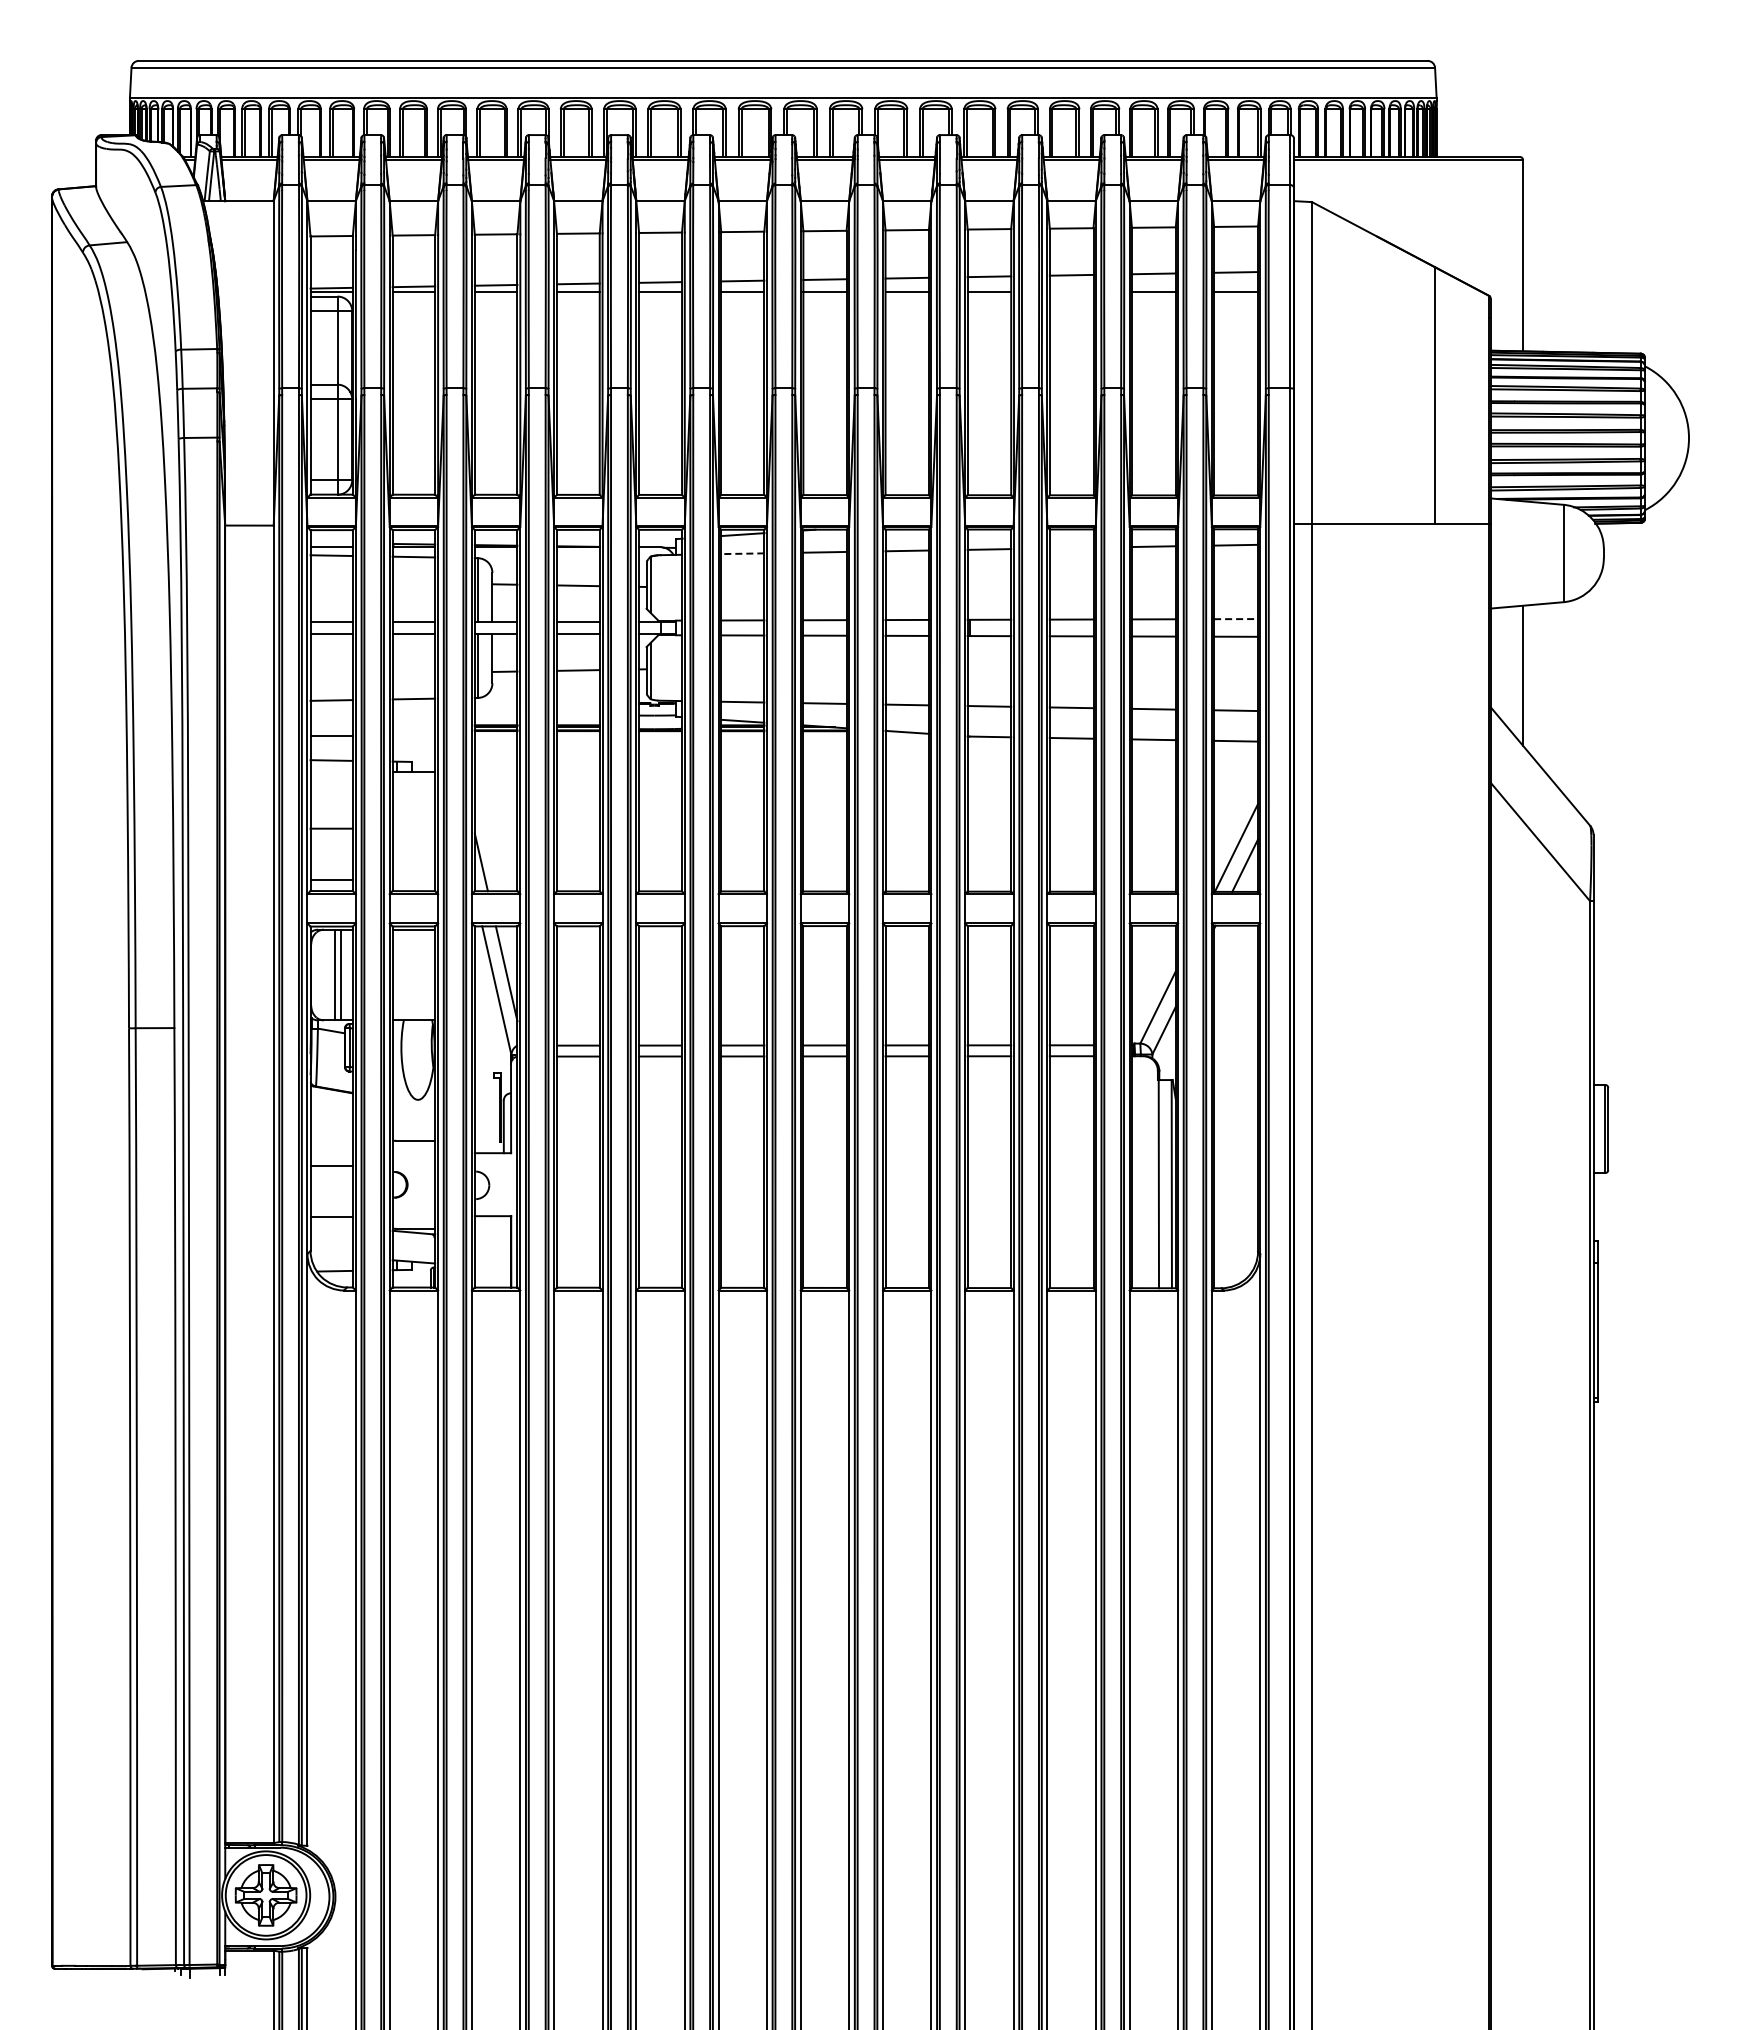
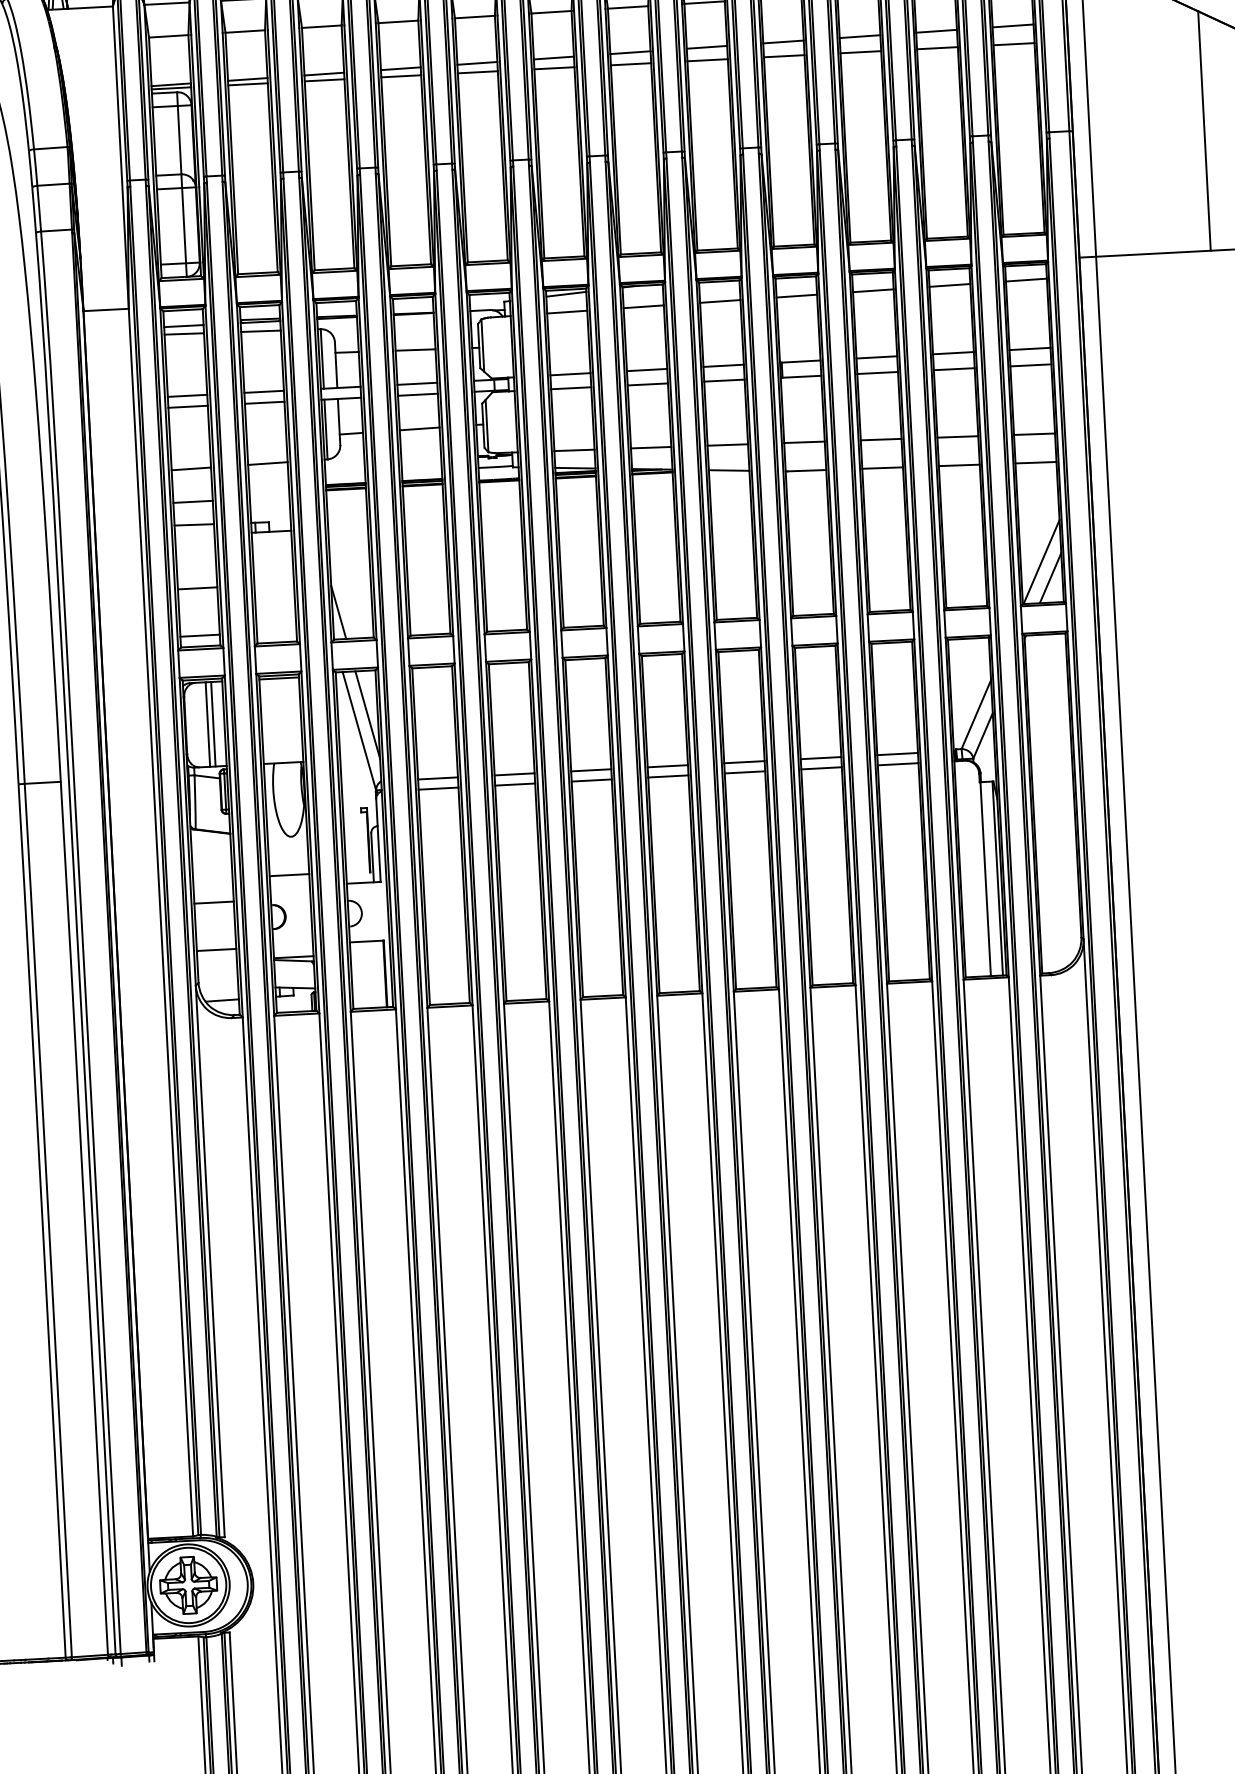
line: (1071, 292) -> (860, 52), added
line: (1071, 547) -> (873, 290), added
line: (742, 553) -> (566, 311), dashed -> solid
line: (1236, 619) -> (1030, 349), dashed -> solid

